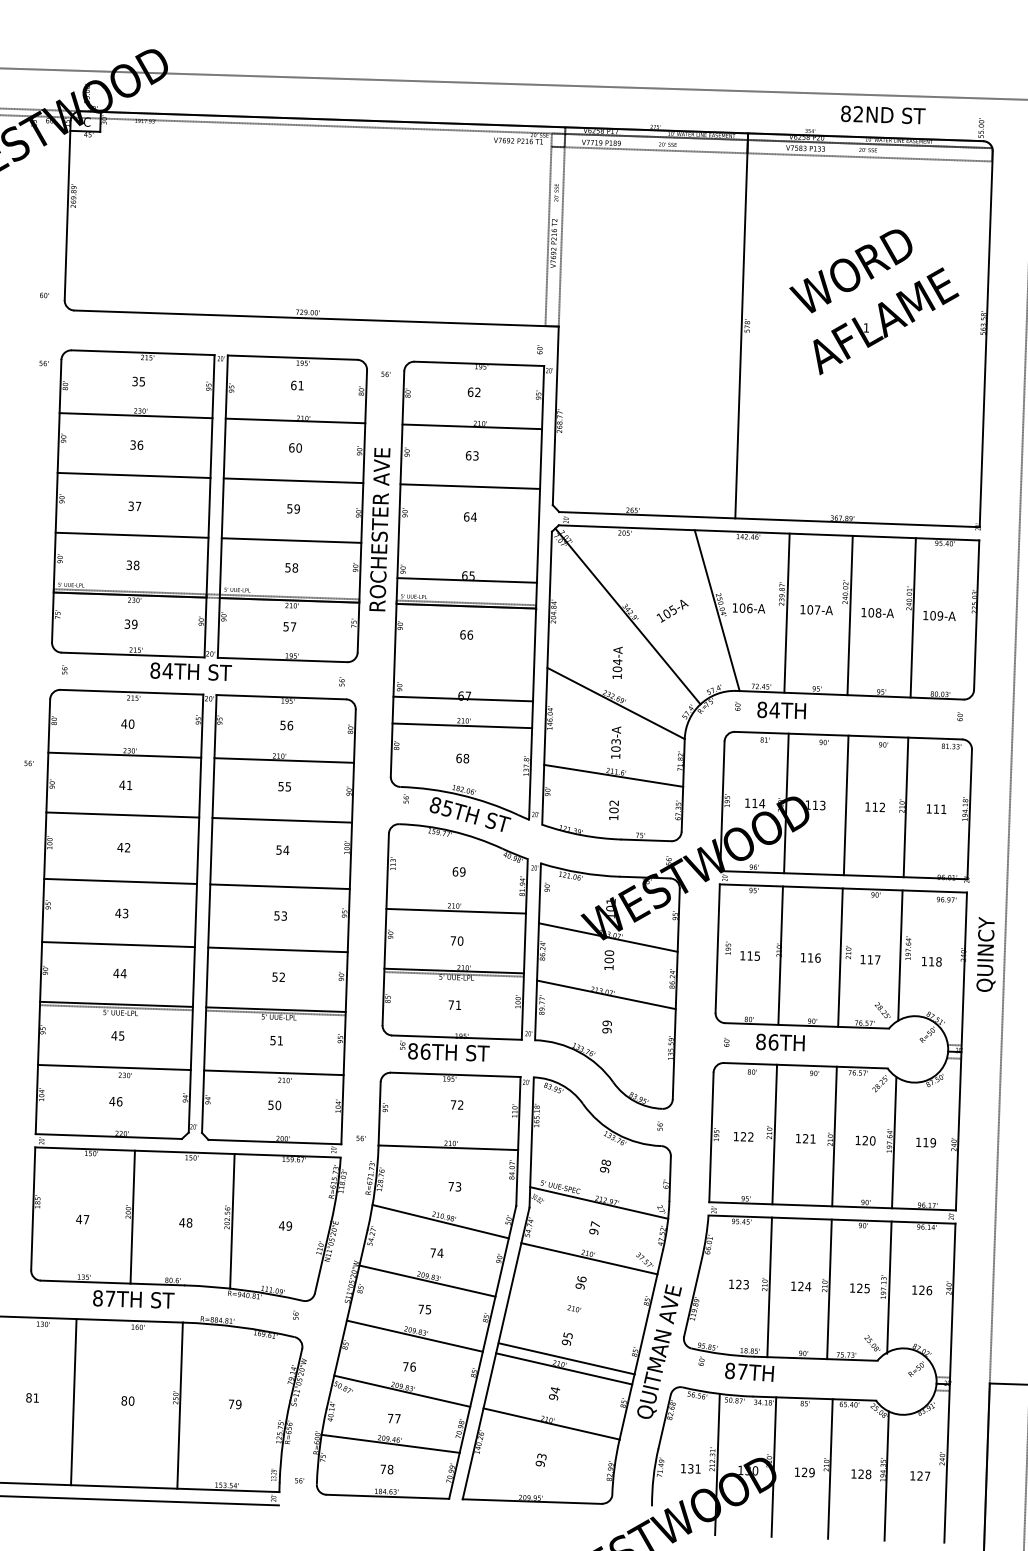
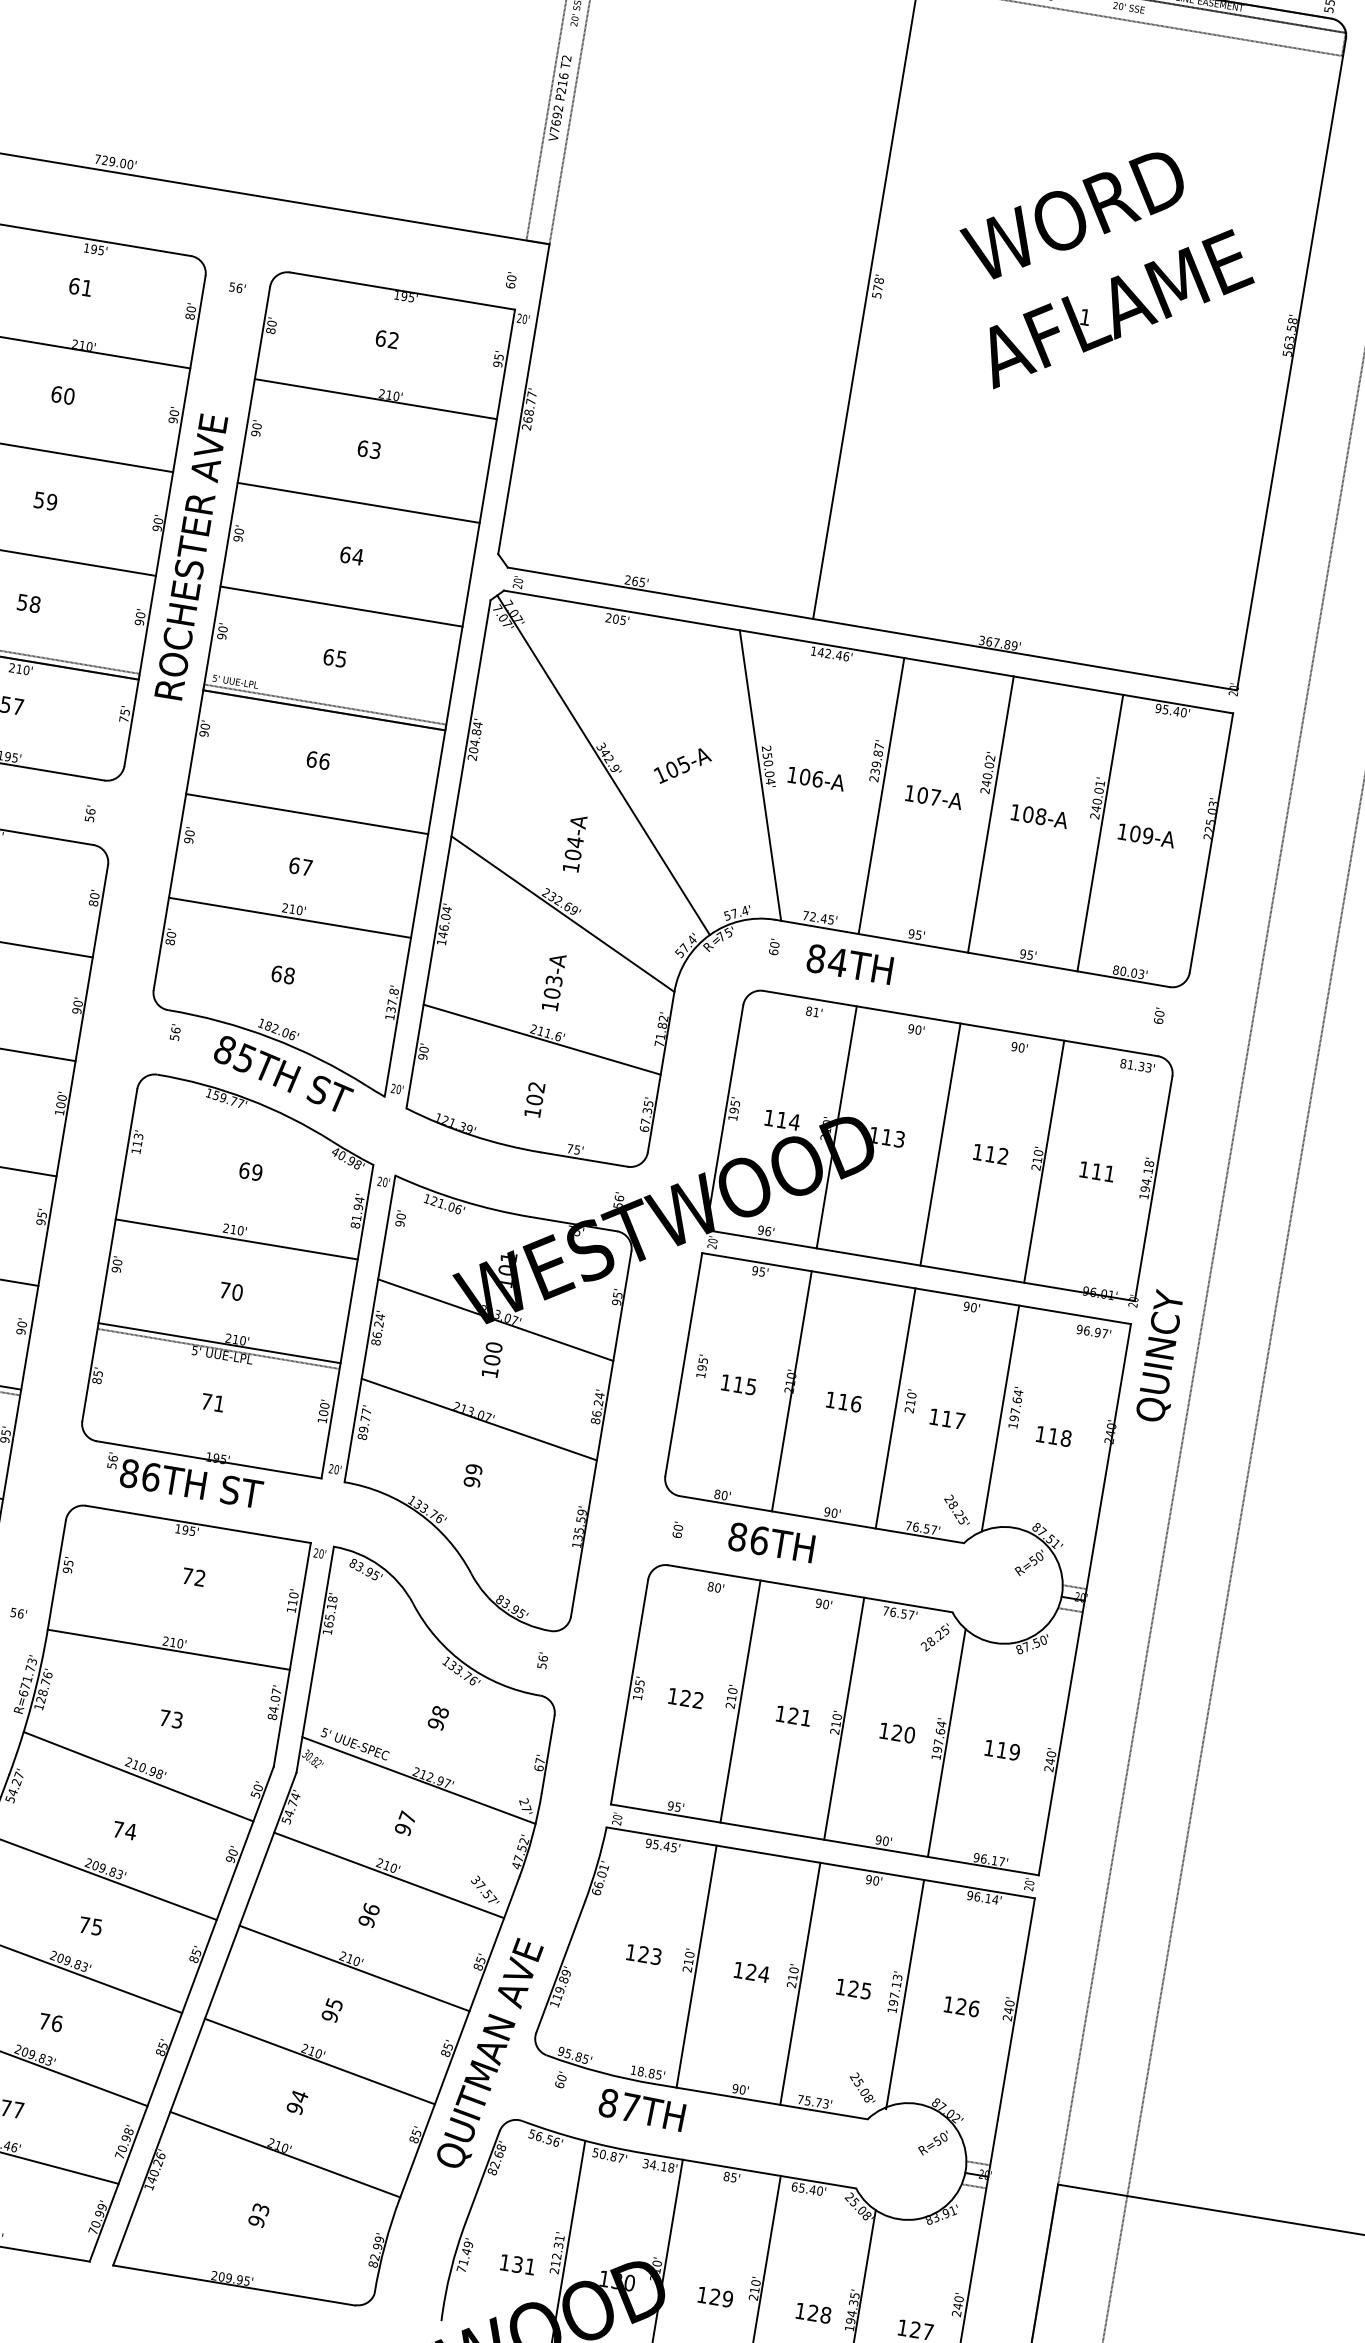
line: (467, 580) -> (341, 606), moved
line: (463, 698) -> (307, 813), moved
text: (985, 954) -> (1159, 1356), moved
line: (566, 1358) -> (354, 1967), moved

